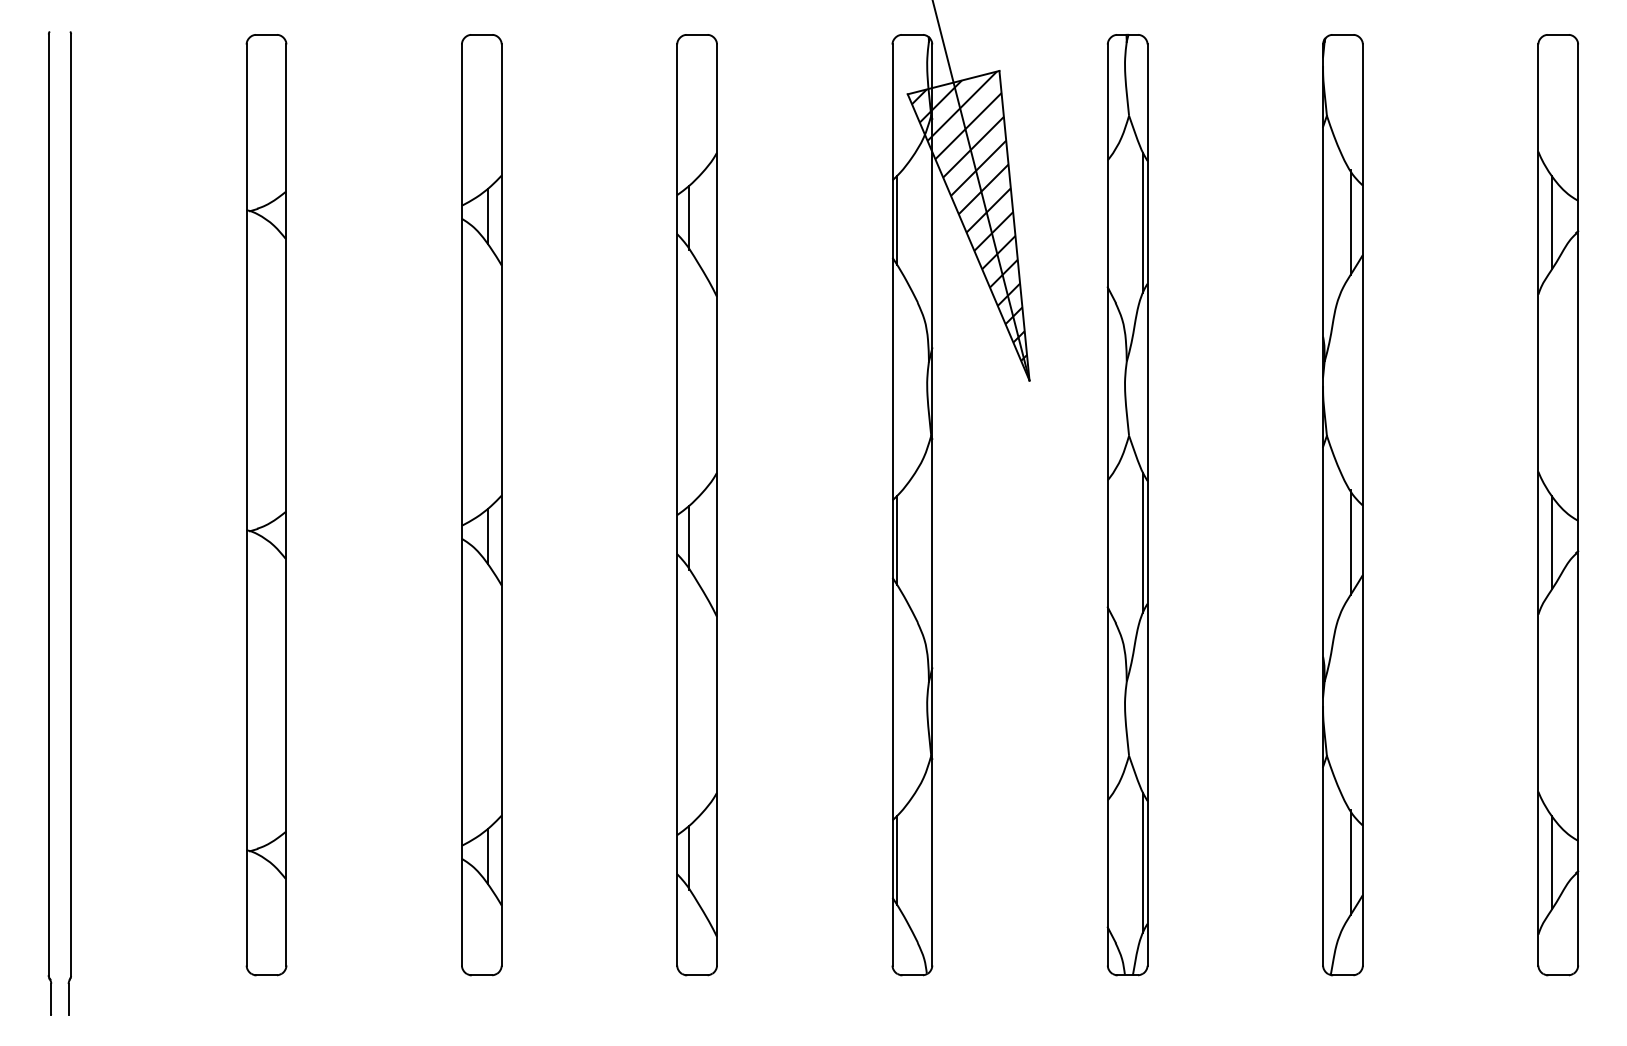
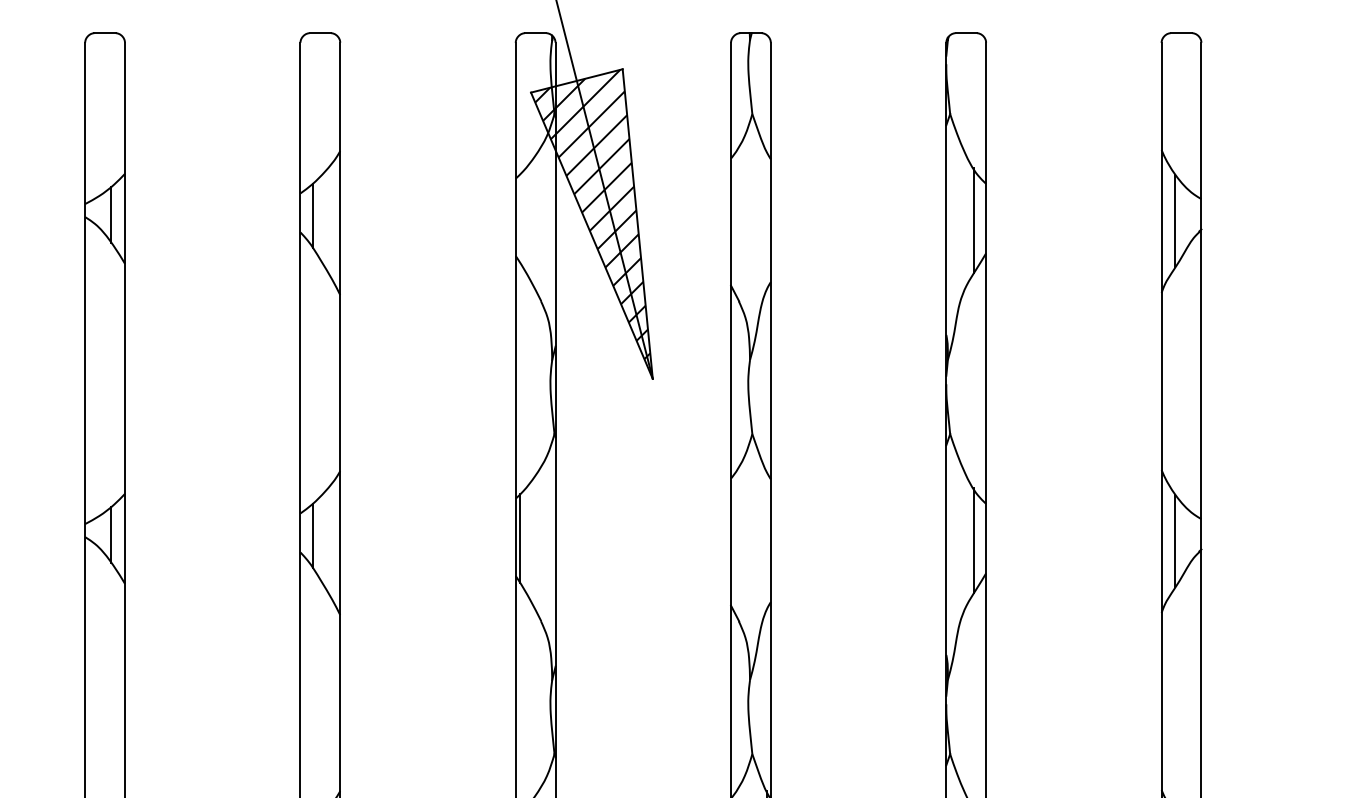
line: (896, 220) -> (519, 218), removed
line: (1143, 223) -> (766, 221), removed
line: (1143, 543) -> (766, 541), removed

